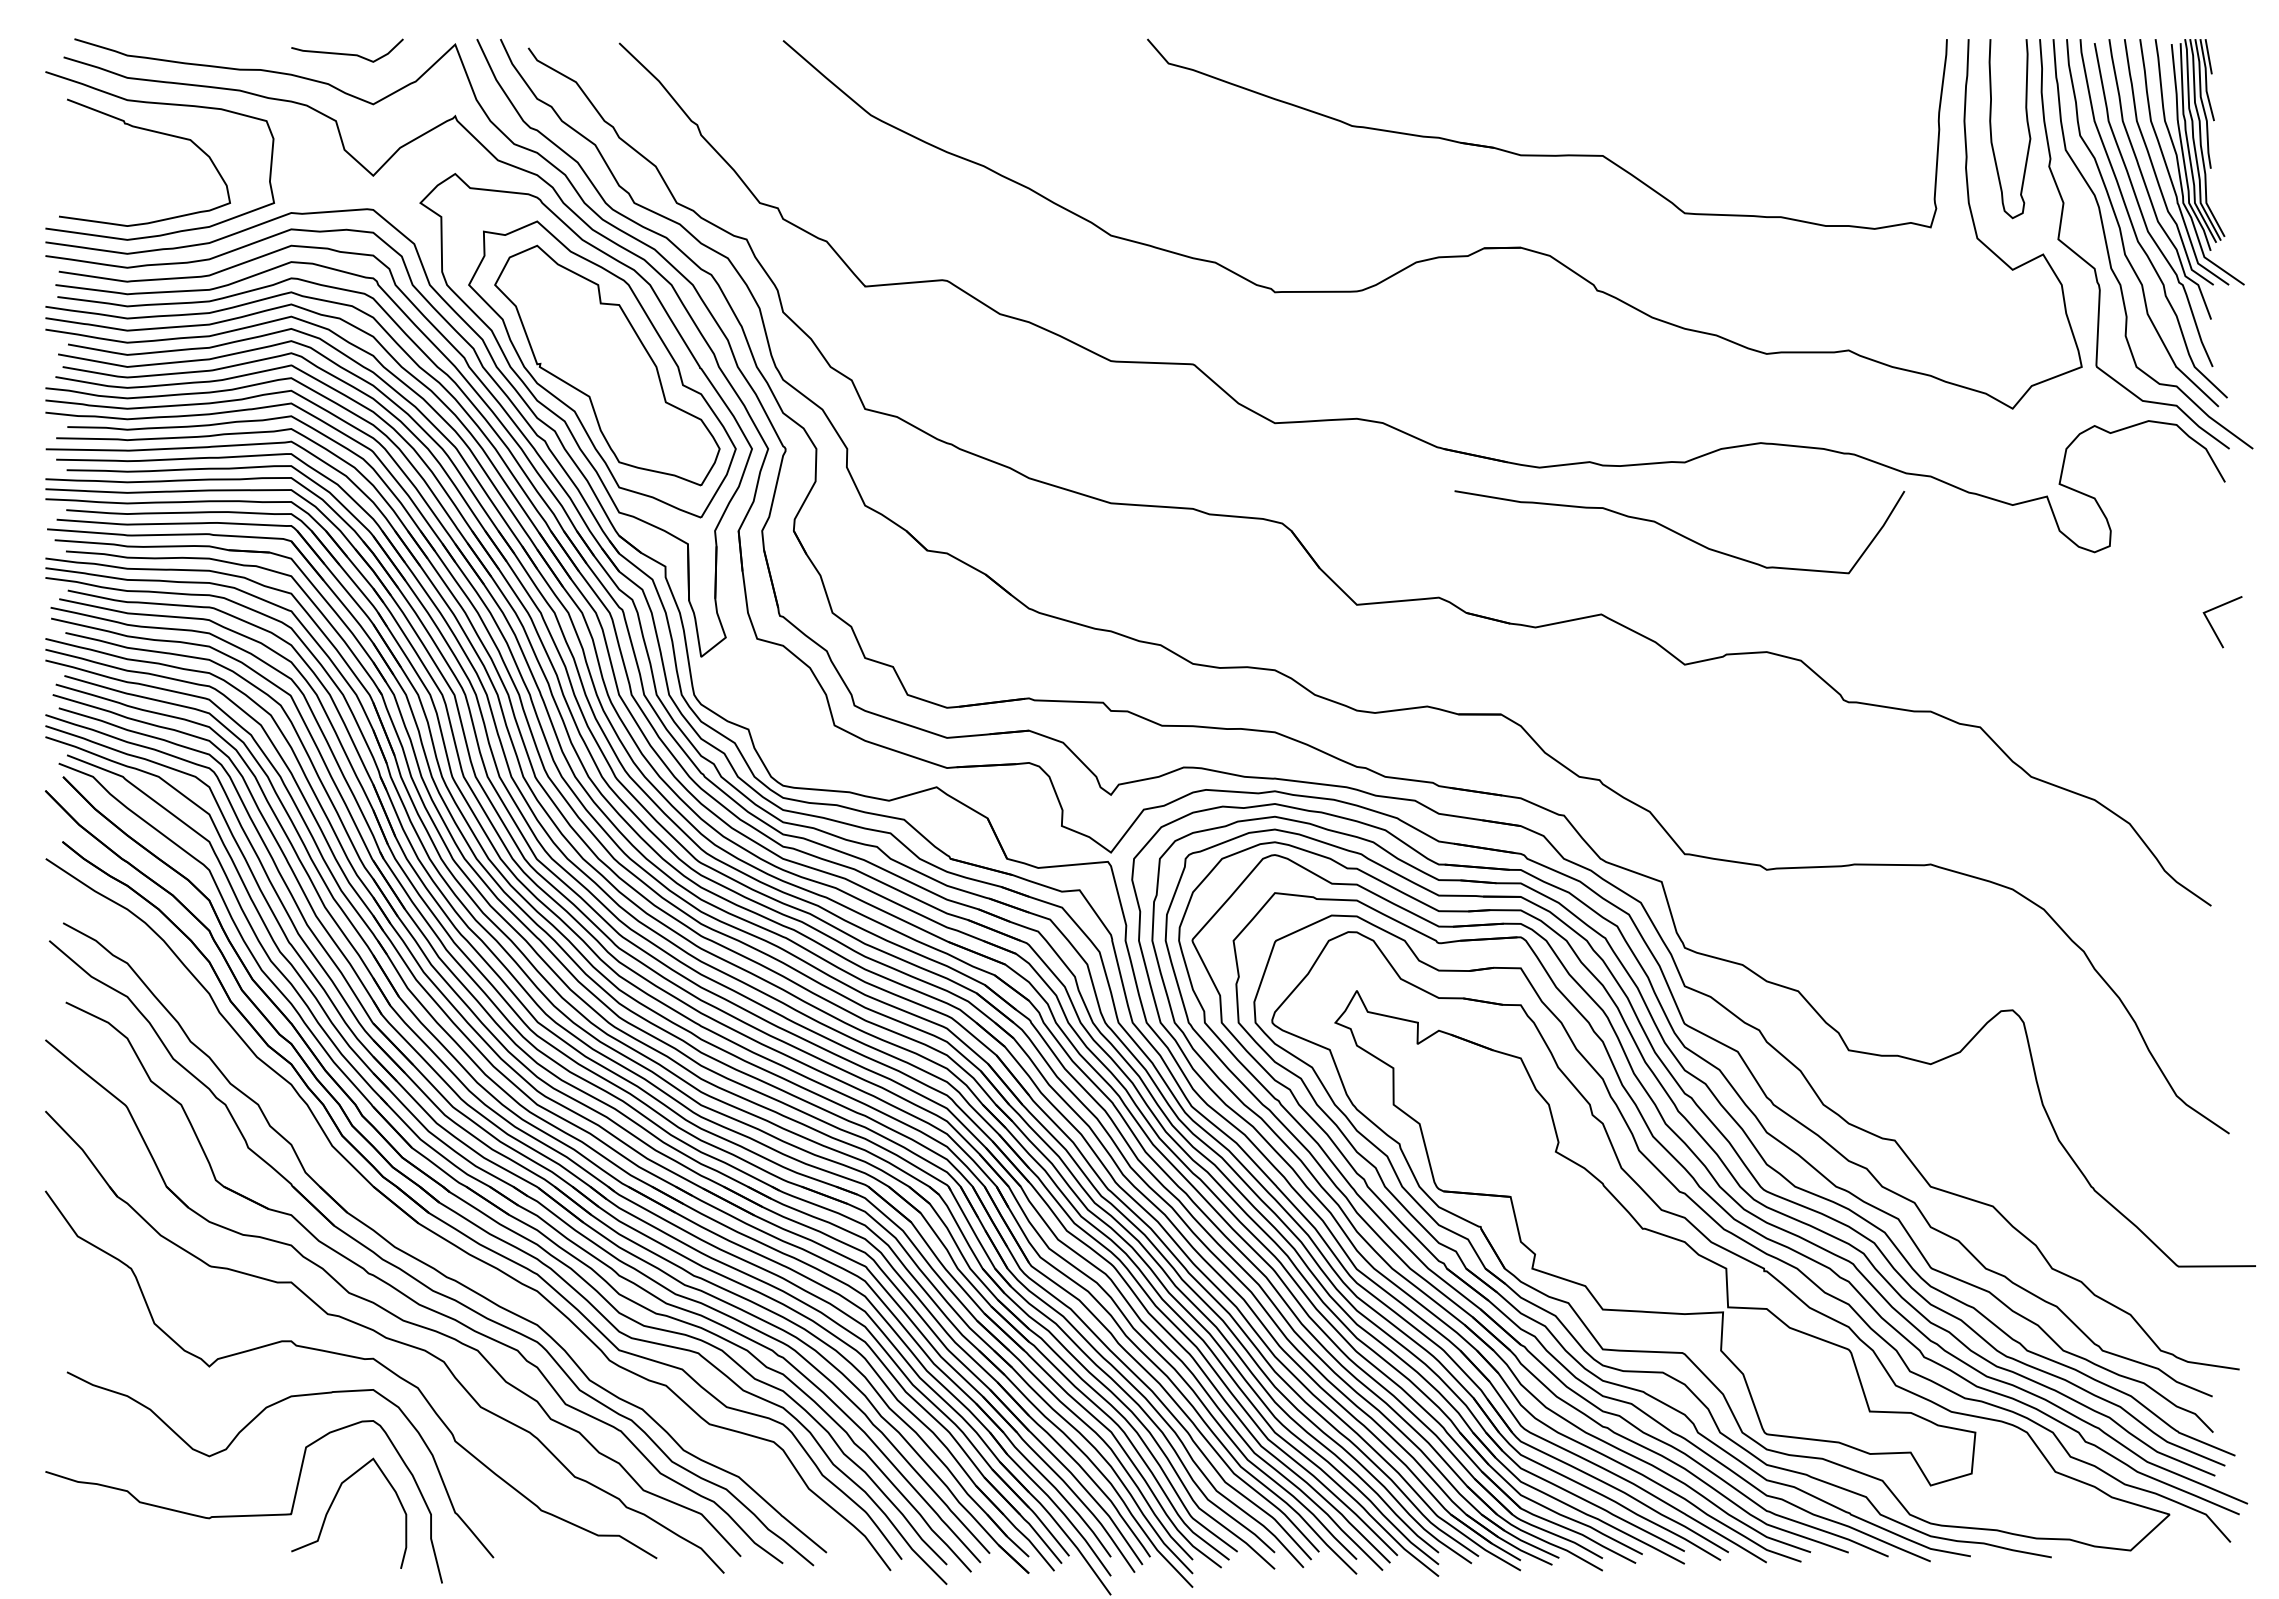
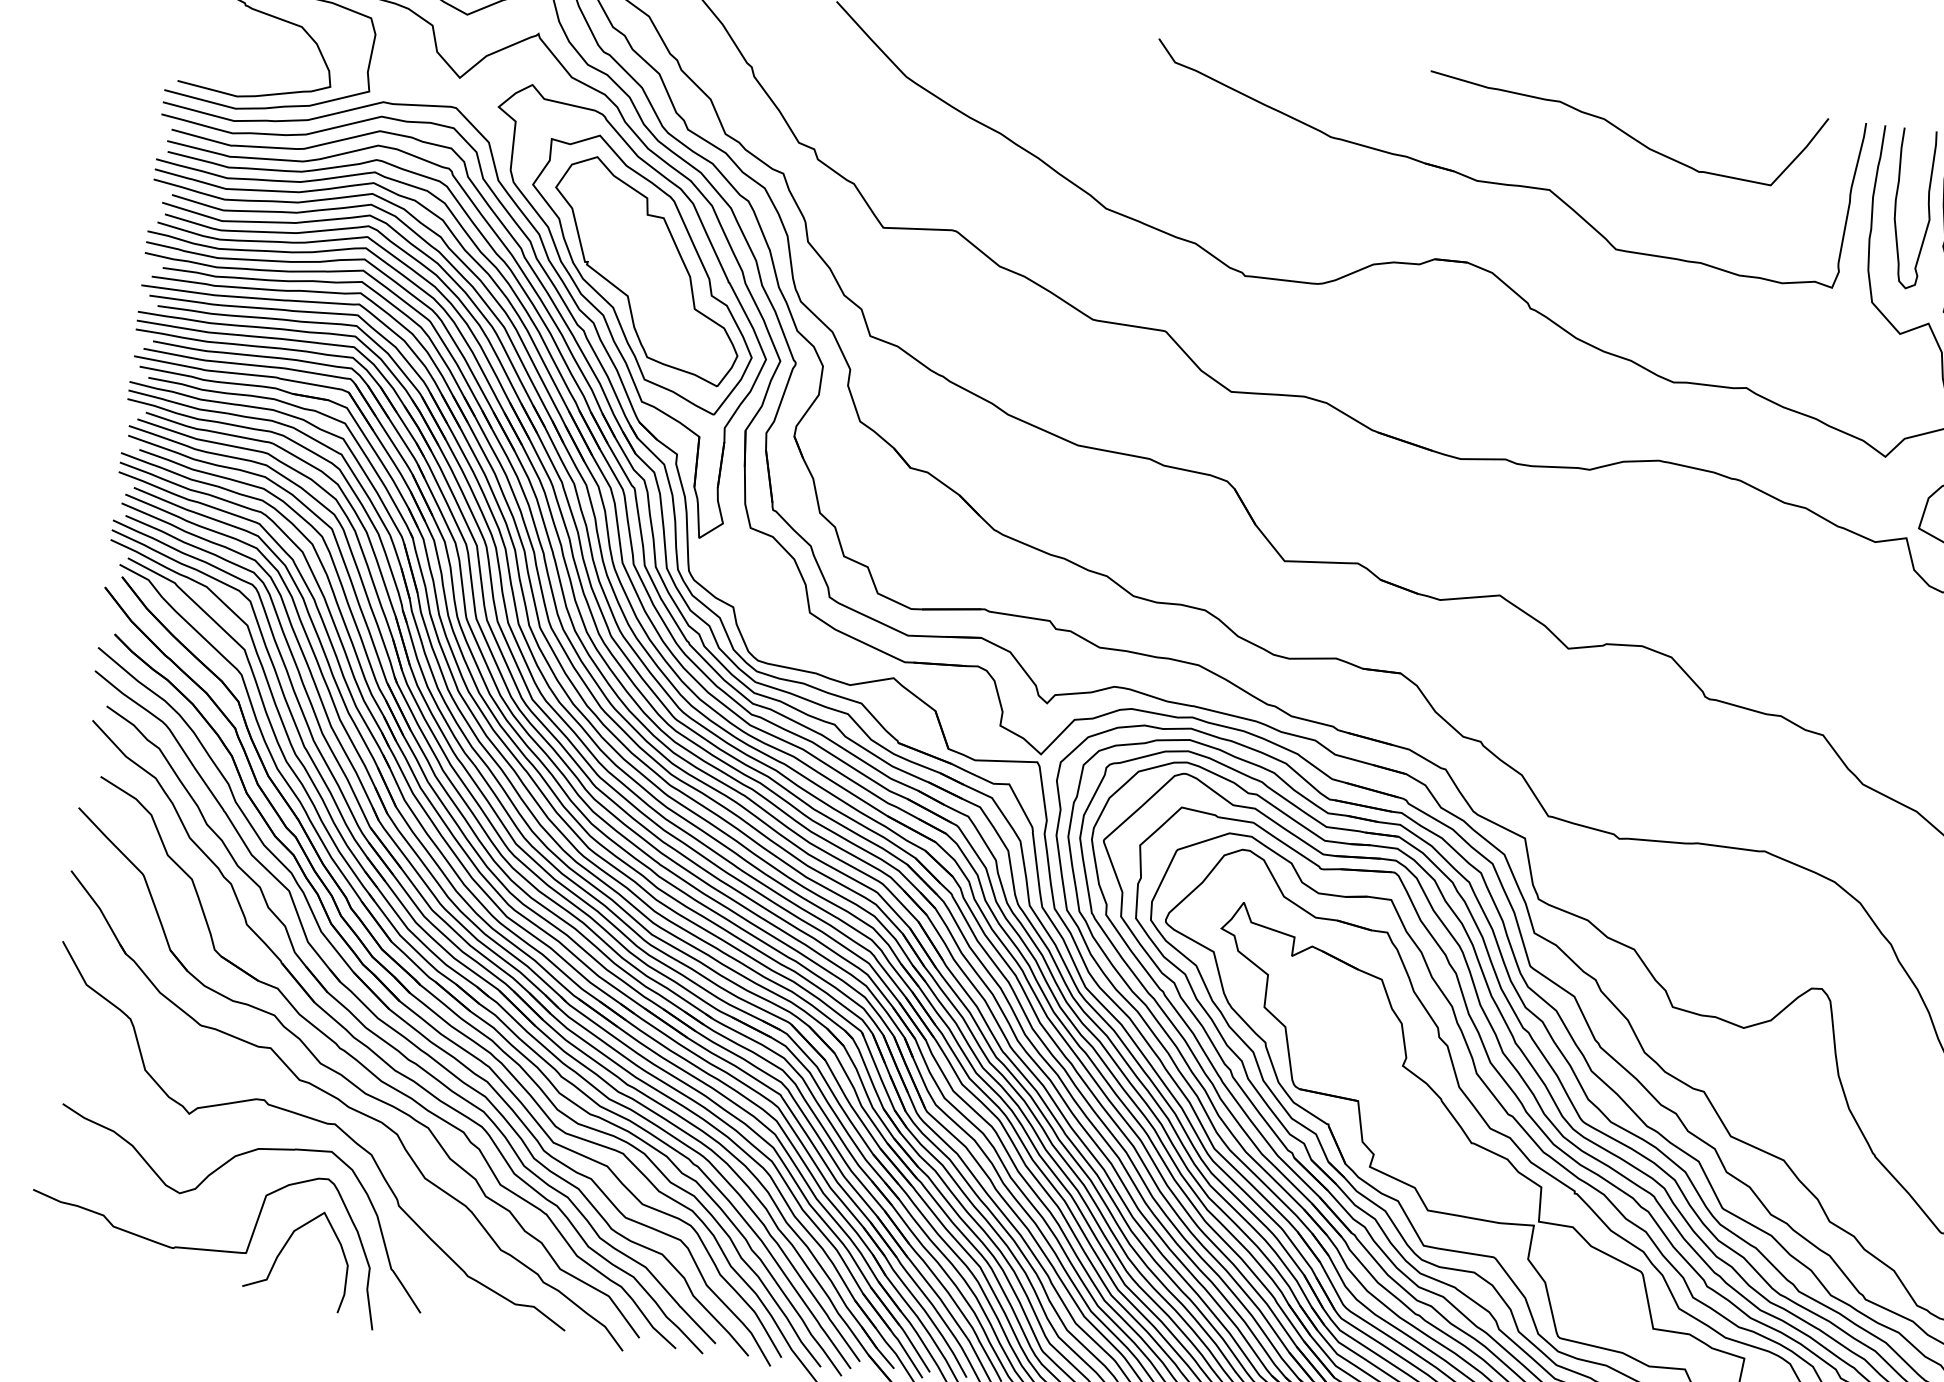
curve: (1678, 532) -> (1624, 131), moved
part: (441, 1252) -> (406, 1037), added

